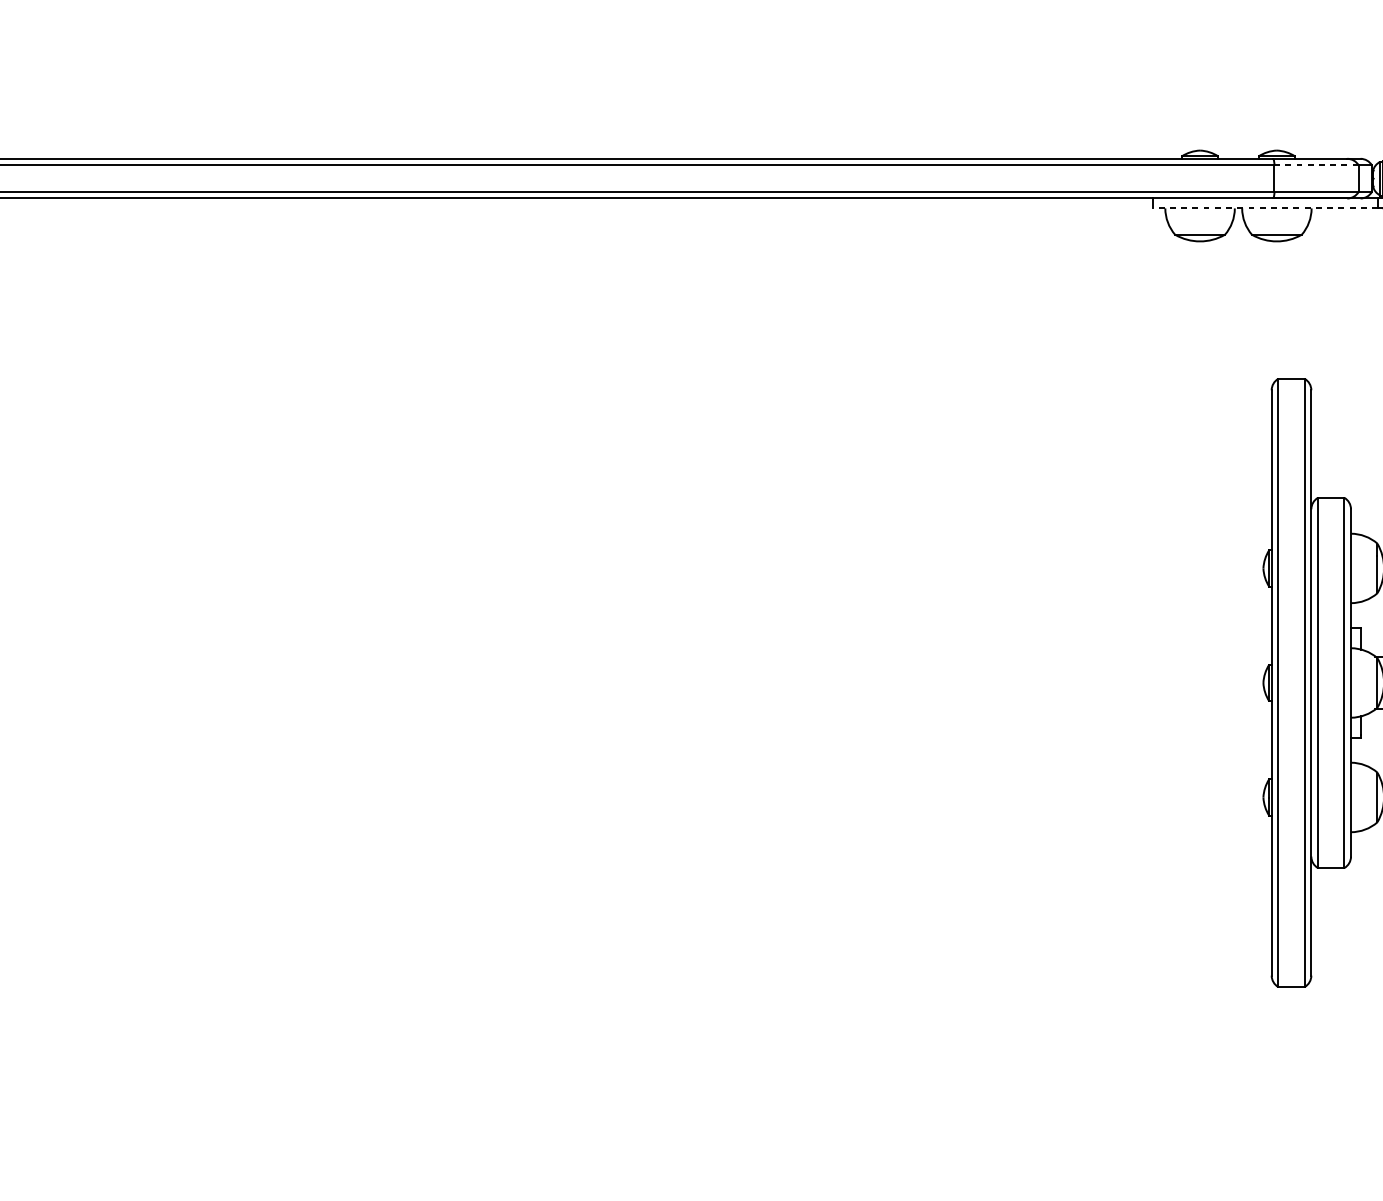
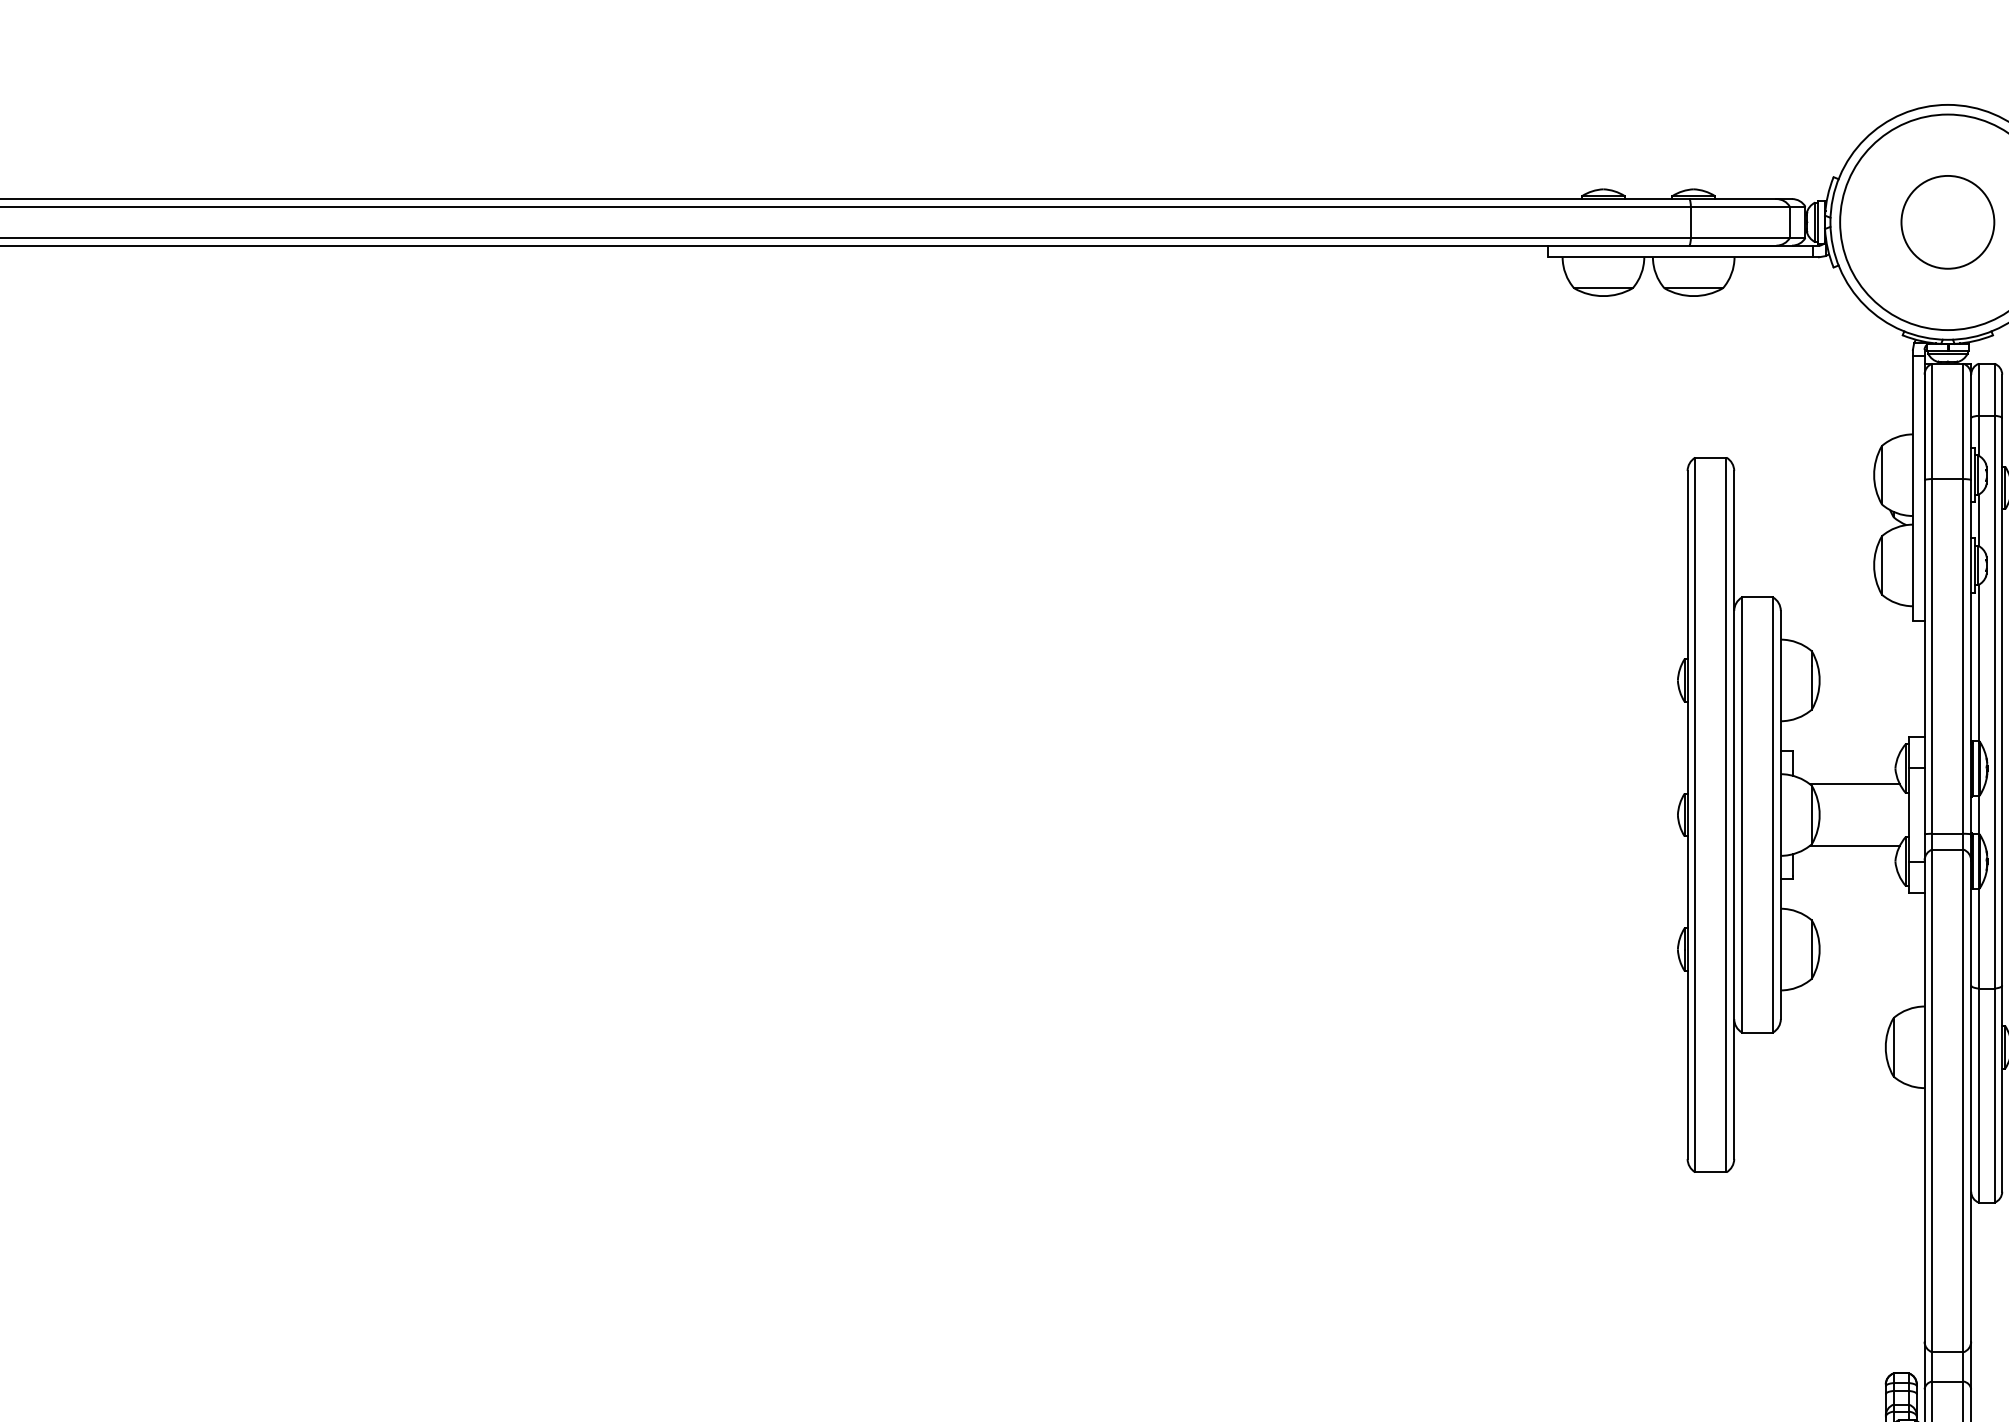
line: (1316, 165) -> (1740, 206), dashed -> solid
line: (1265, 208) -> (1680, 257), dashed -> solid

